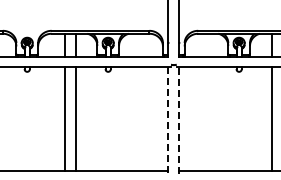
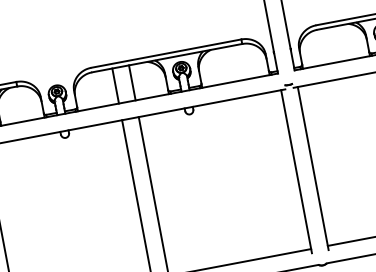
line: (179, 120) -> (313, 168), dashed -> solid
line: (168, 121) -> (297, 173), dashed -> solid

